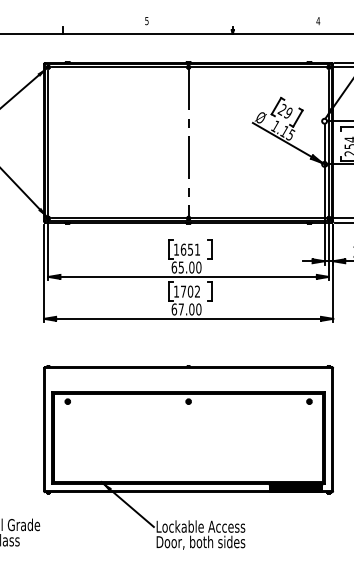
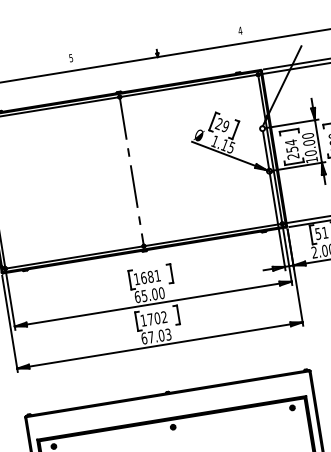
text: (190, 249) -> (150, 276), 1651 -> 1681
text: (198, 309) -> (168, 334), 67.00 -> 67.03

